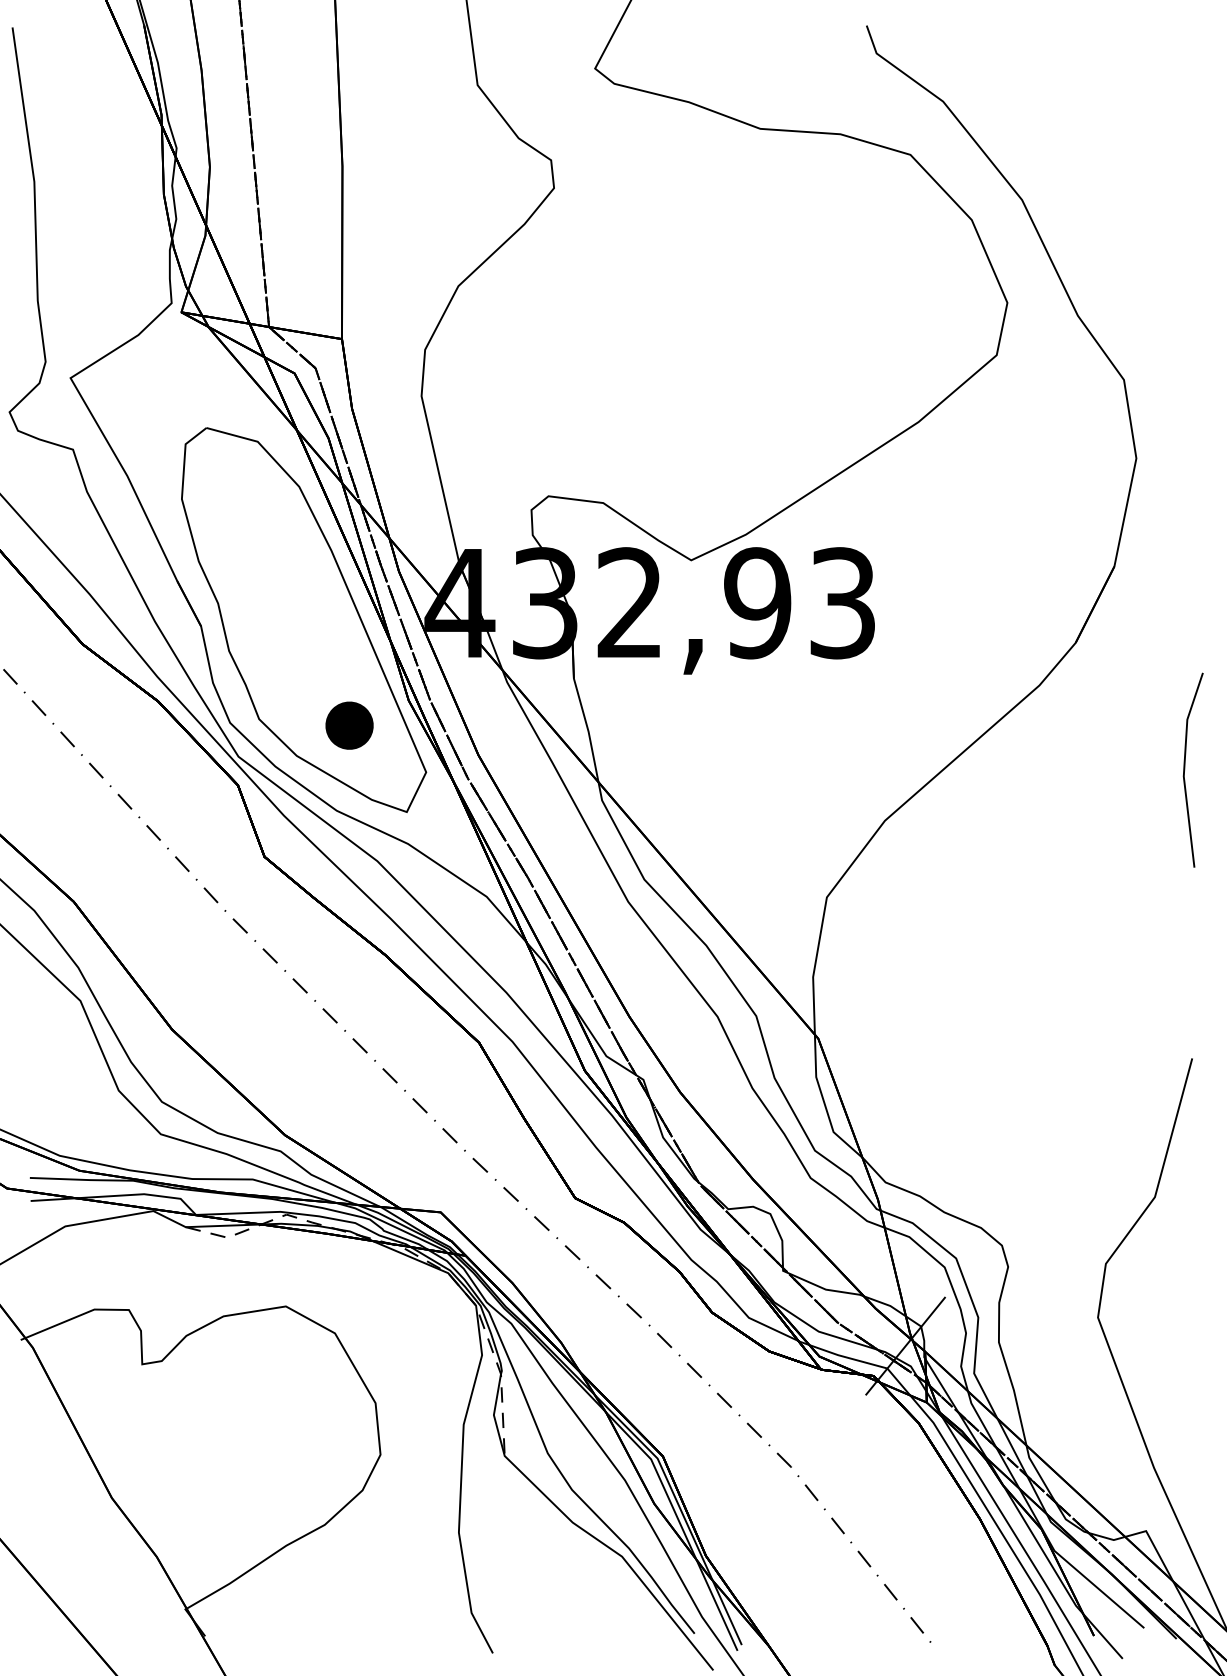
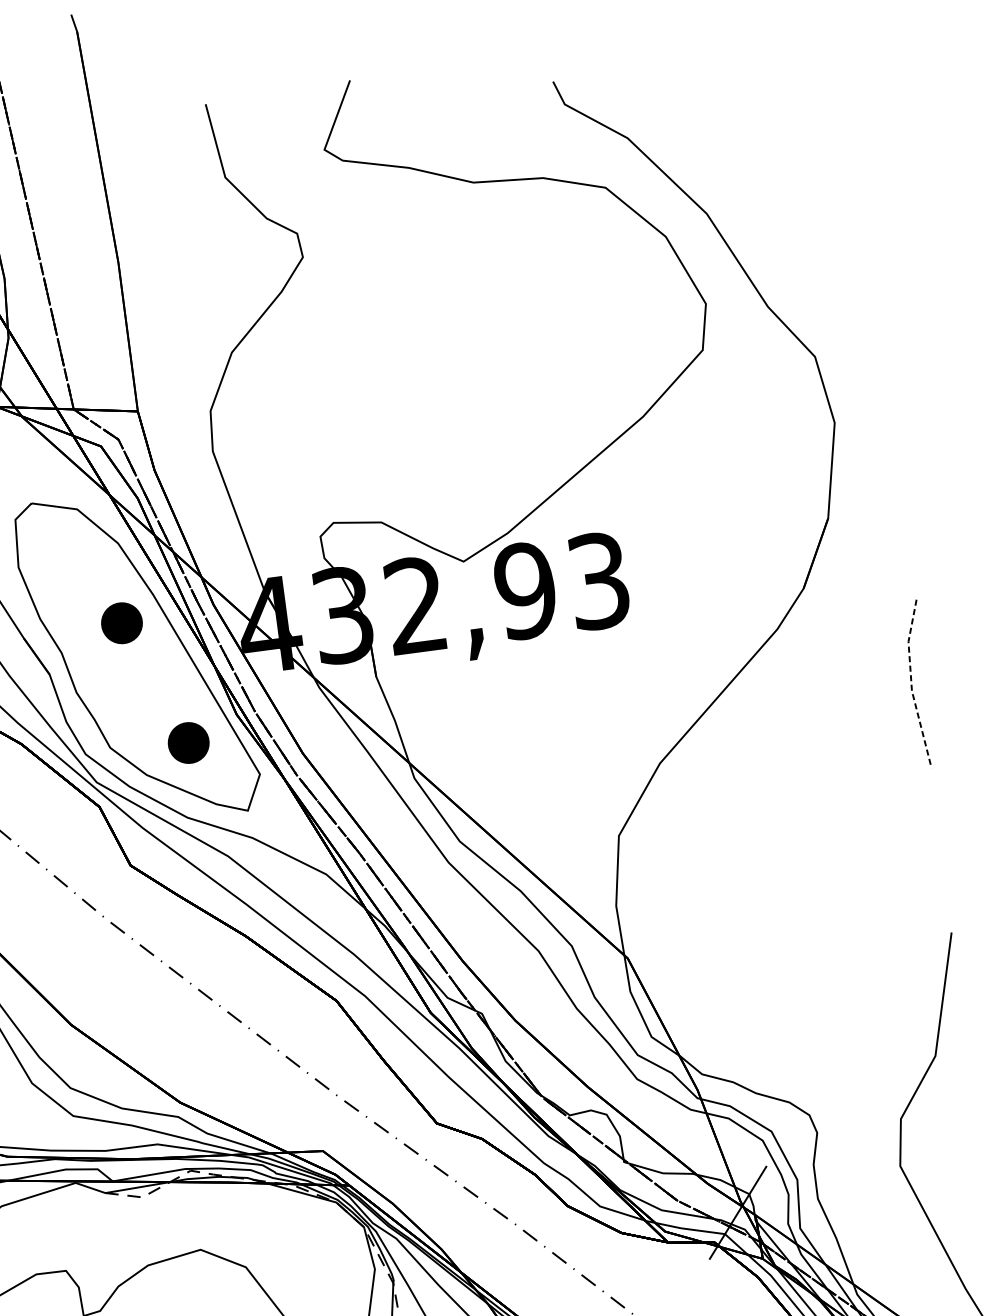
part: (291, 578) -> (121, 623), added
line: (1184, 769) -> (911, 684), solid -> dashed

